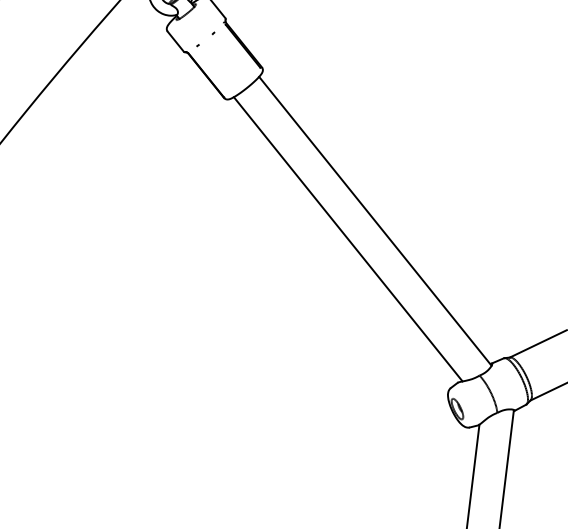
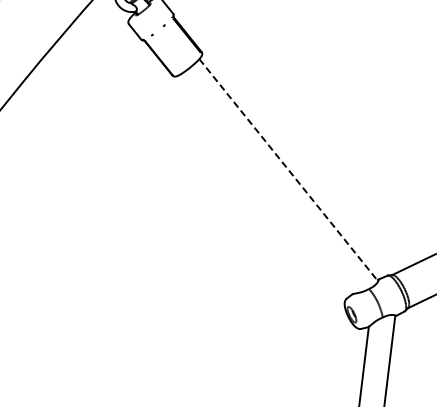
line: (374, 221) -> (288, 170), solid -> dashed
line: (347, 238) -> (267, 183), removed

